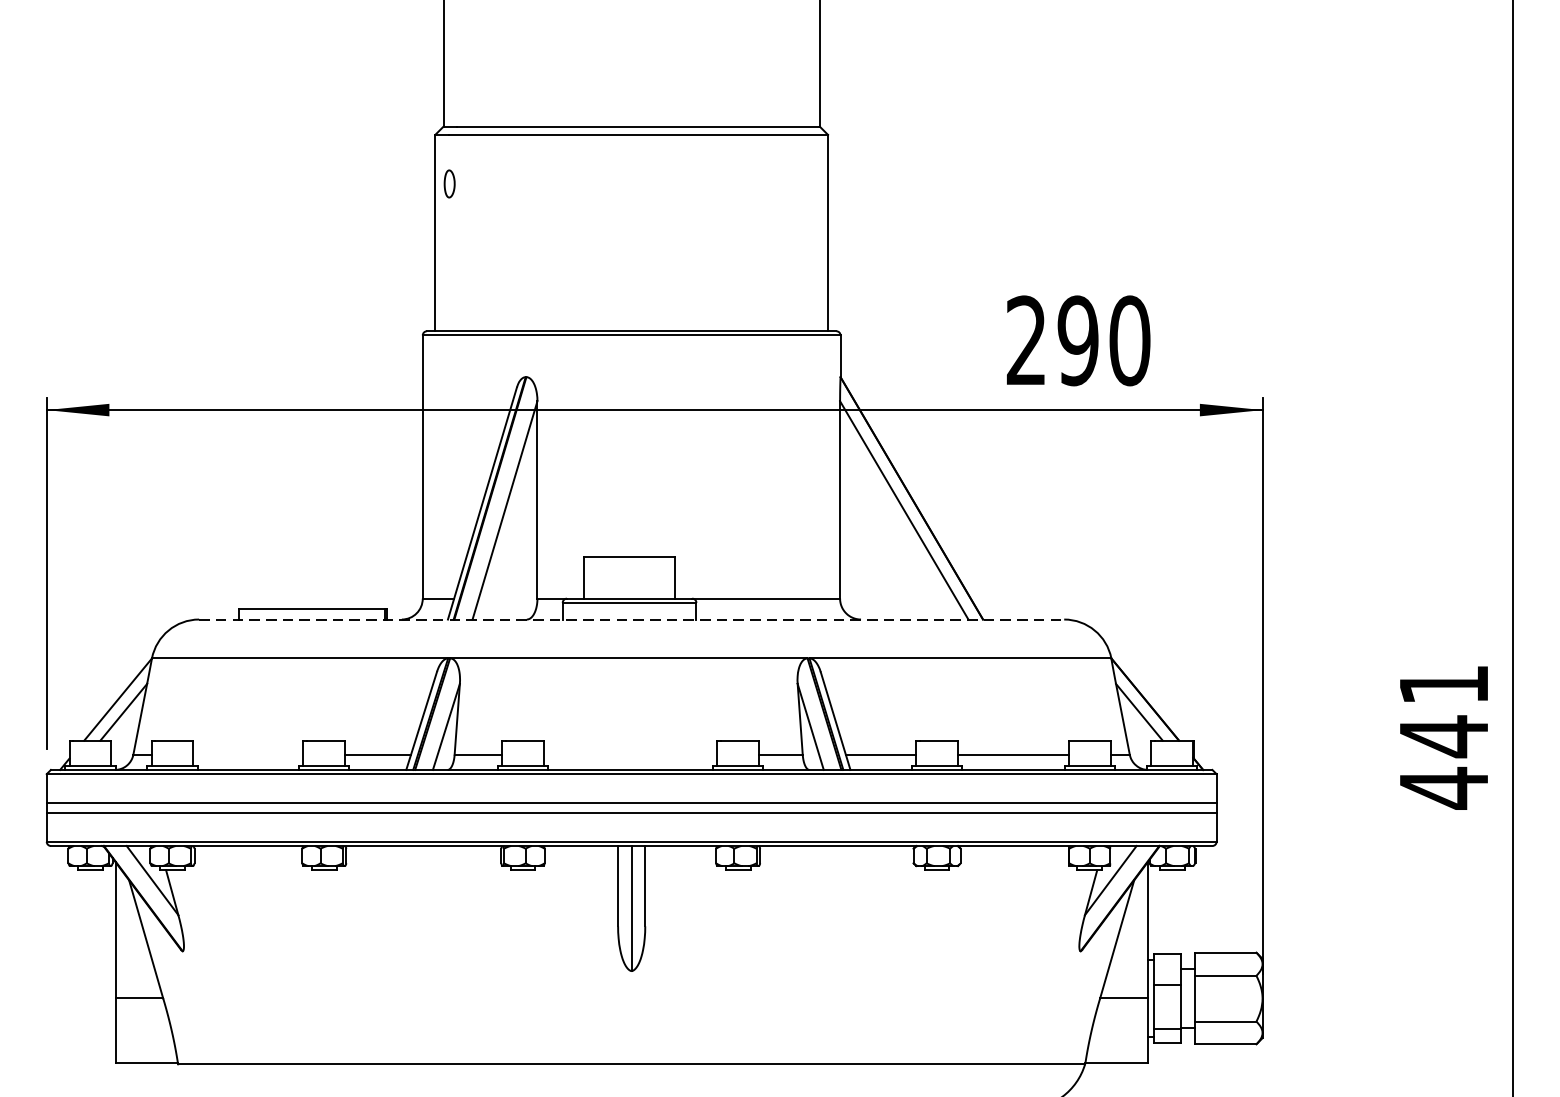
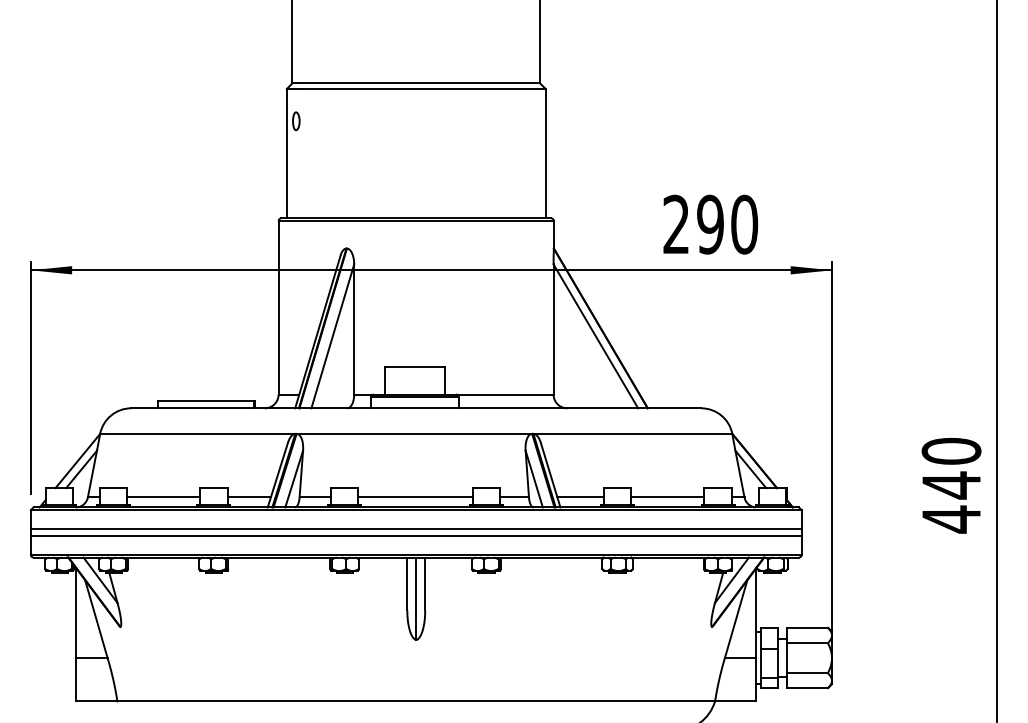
line: (632, 619) -> (416, 408), dashed -> solid
text: (1443, 683) -> (951, 450), 441 -> 440
line: (248, 754) -> (163, 497), added
line: (630, 754) -> (415, 497), added

